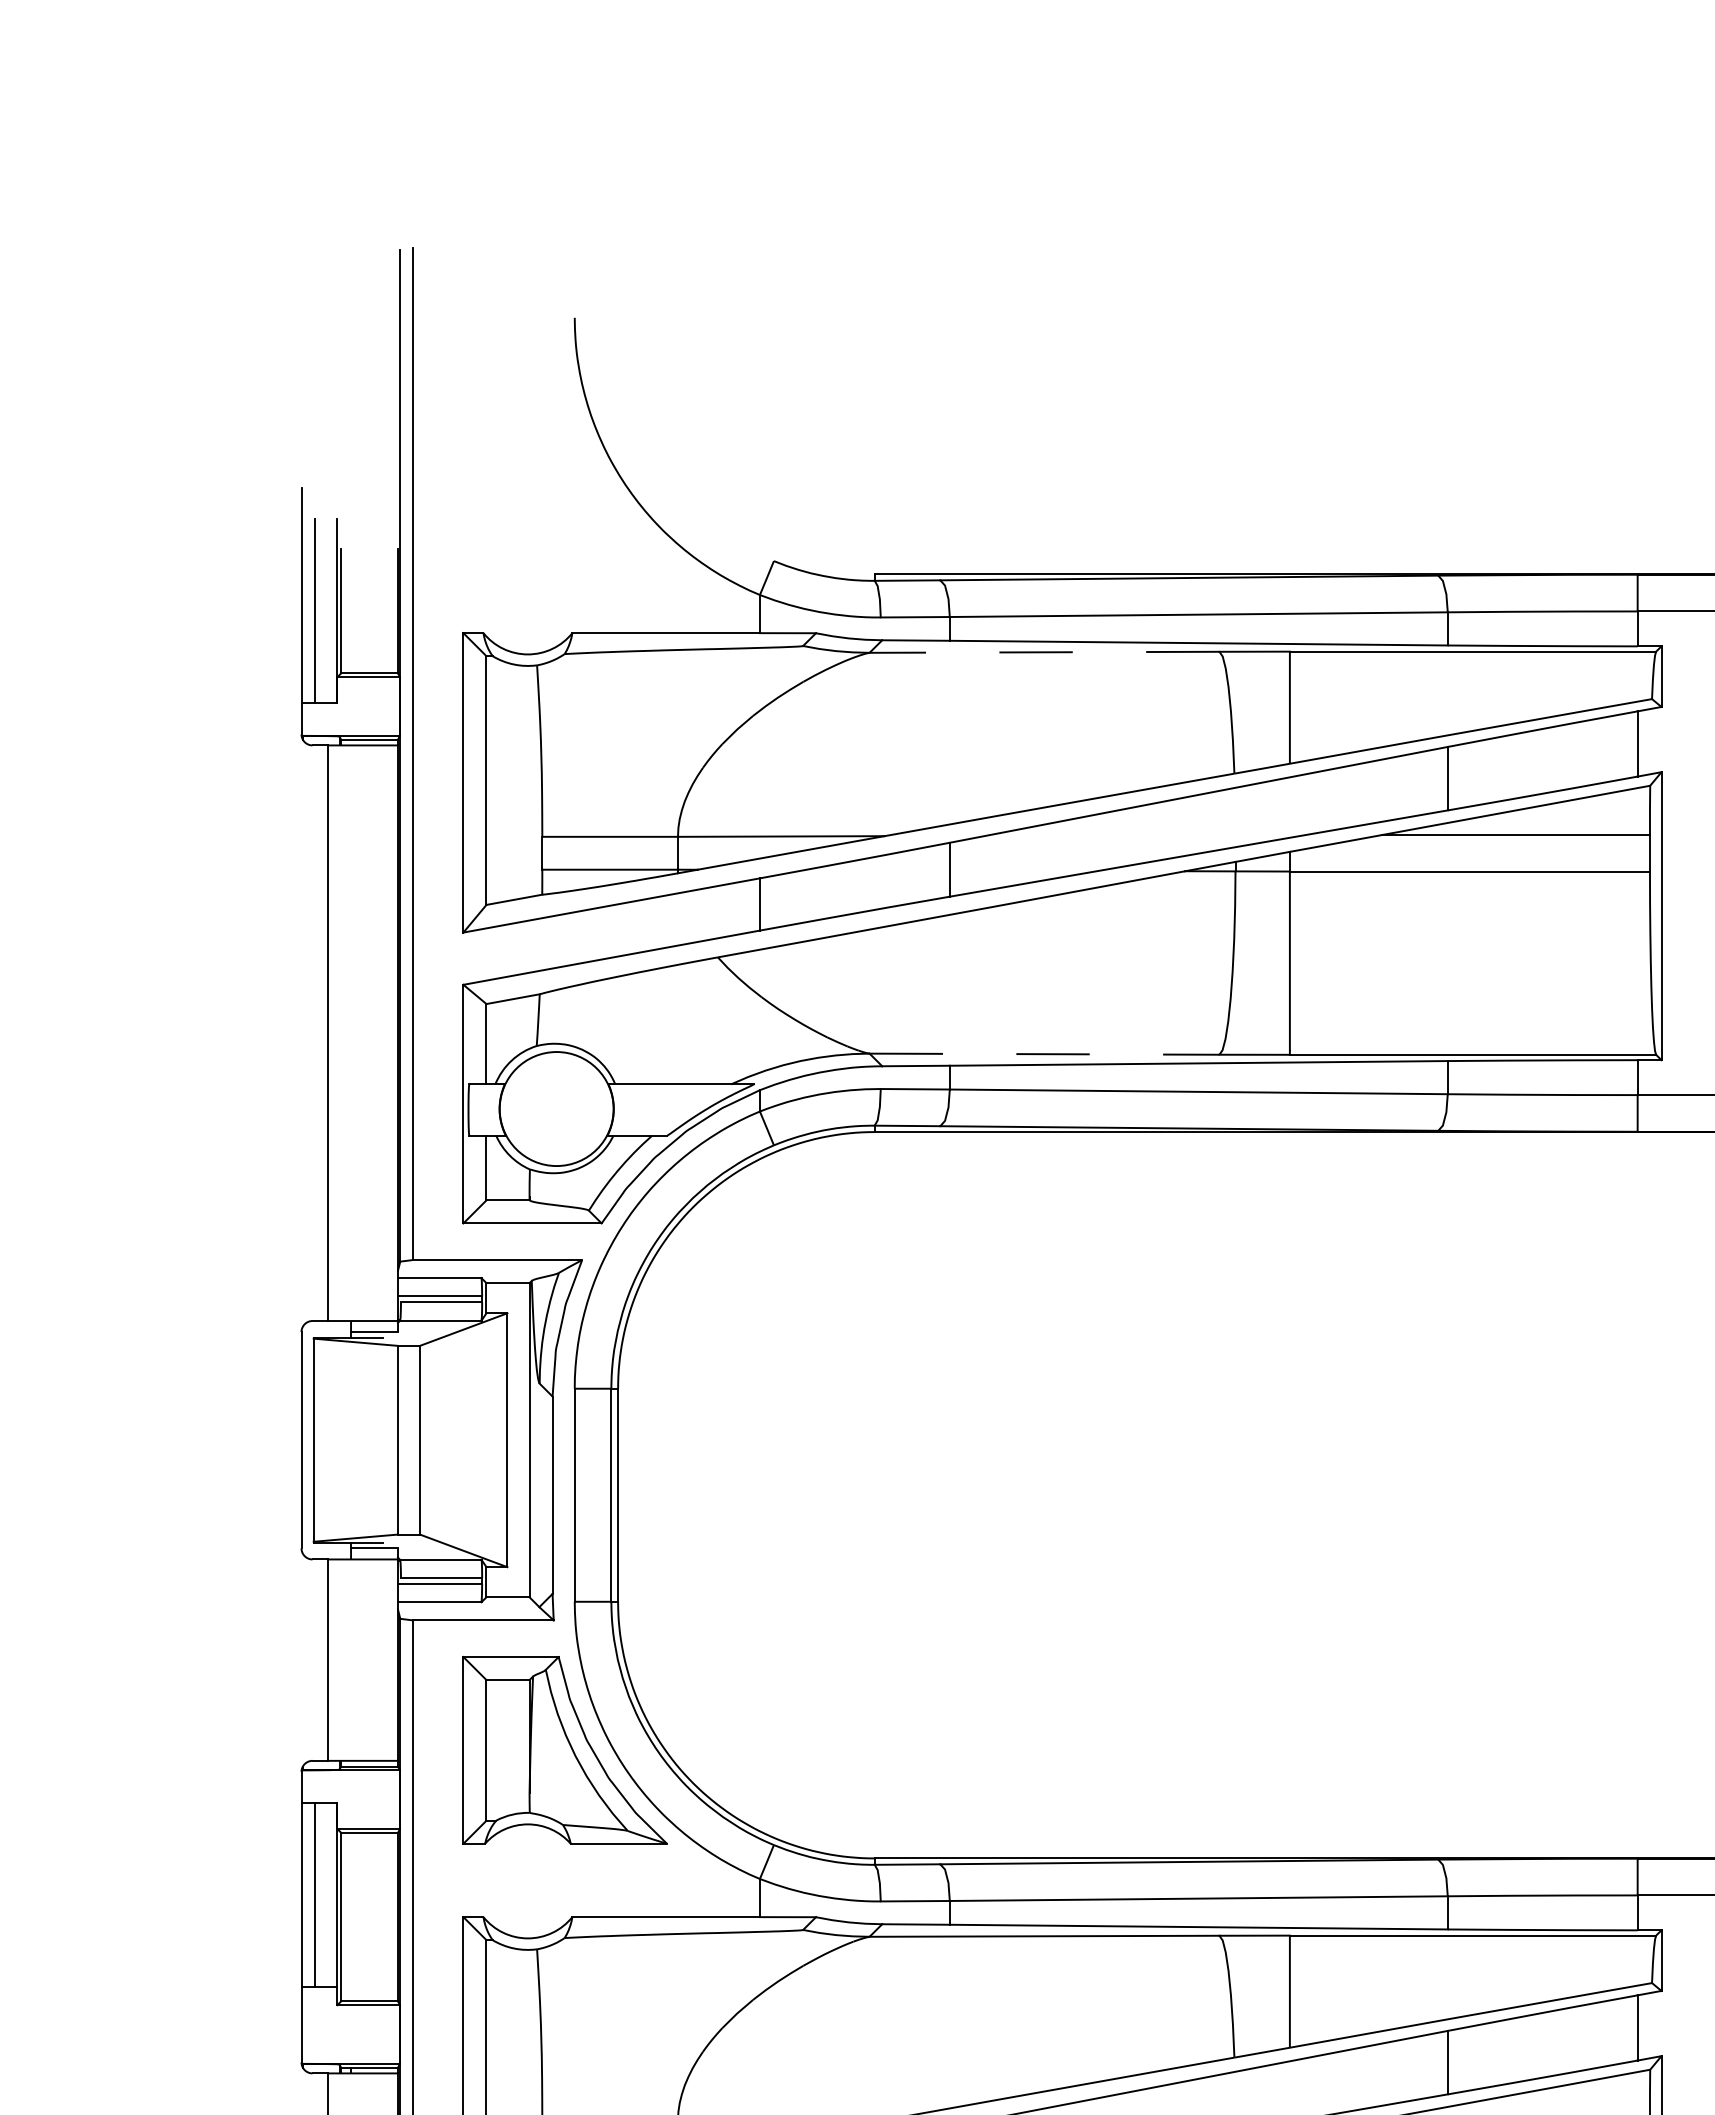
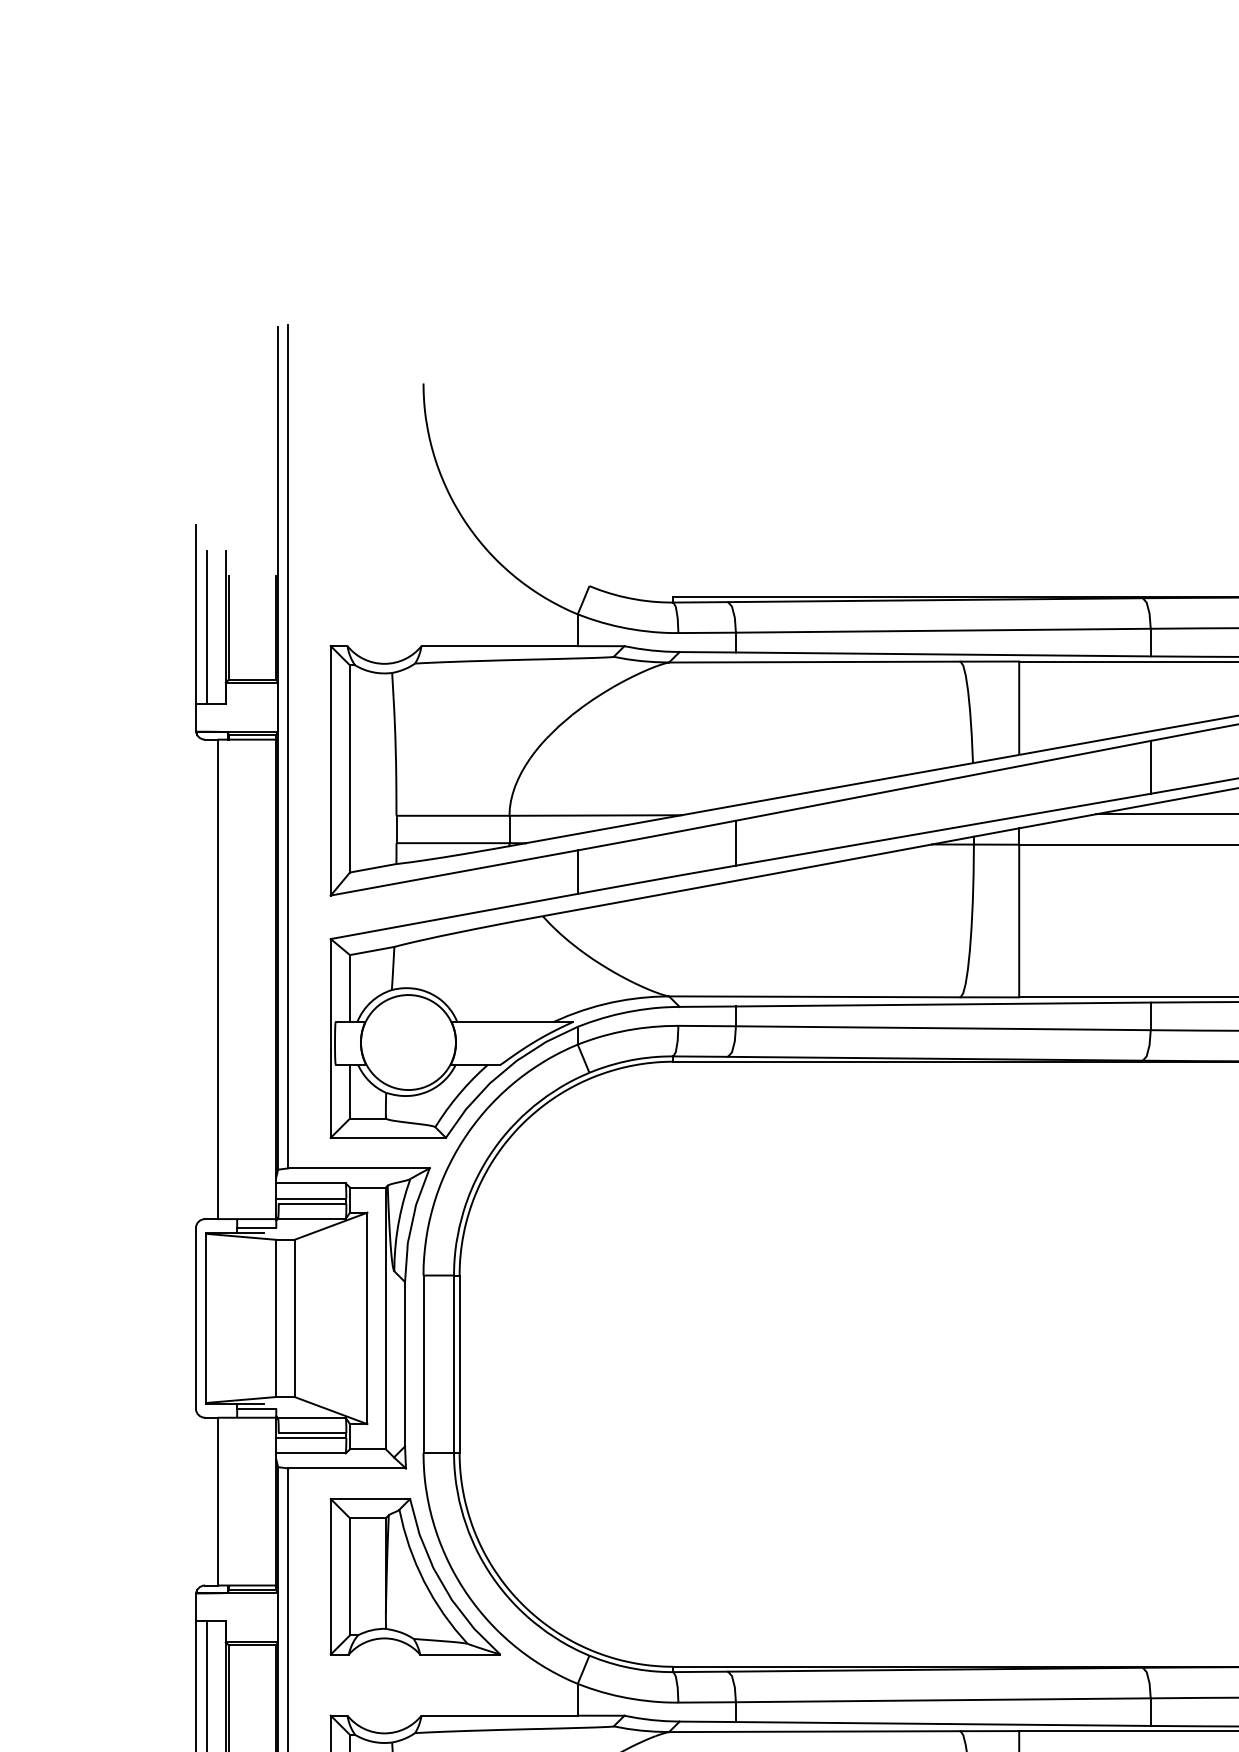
line: (1044, 652) -> (814, 662), dashed -> solid
line: (1044, 1054) -> (814, 997), dashed -> solid

